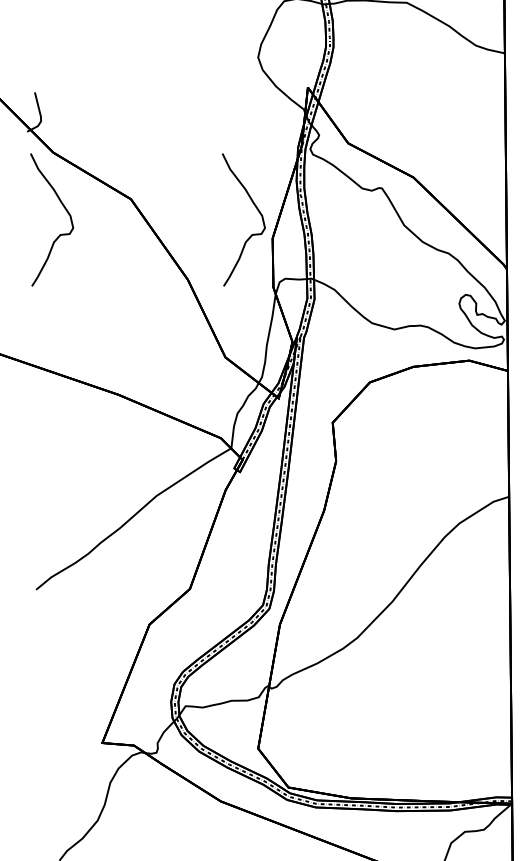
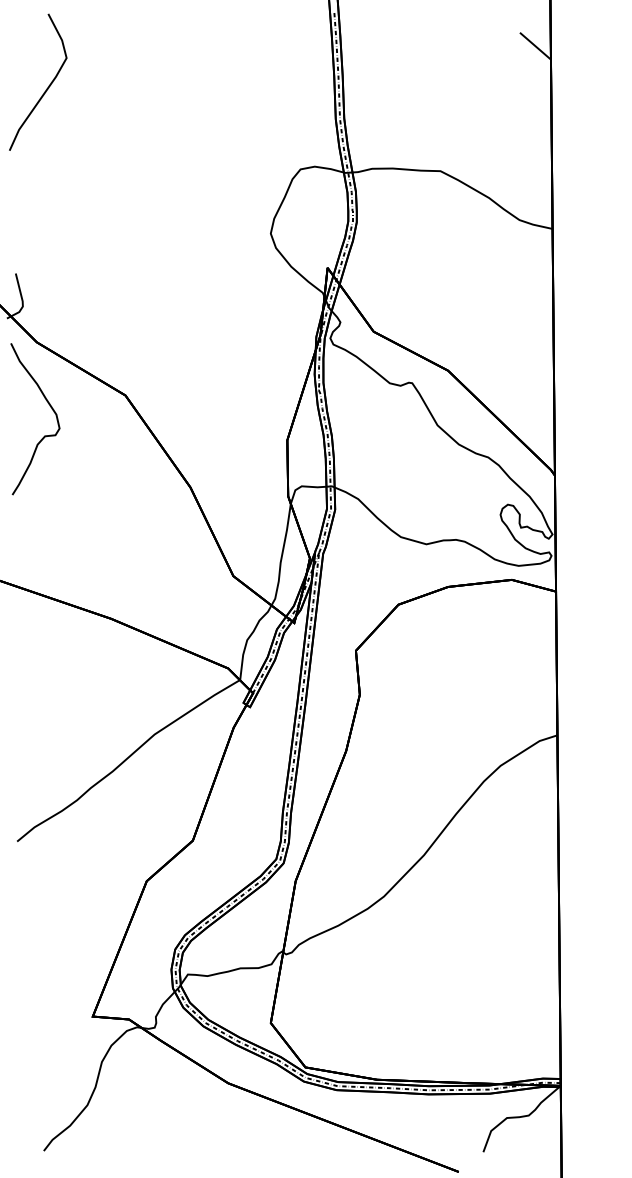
curve: (251, 234) -> (263, 435), removed

